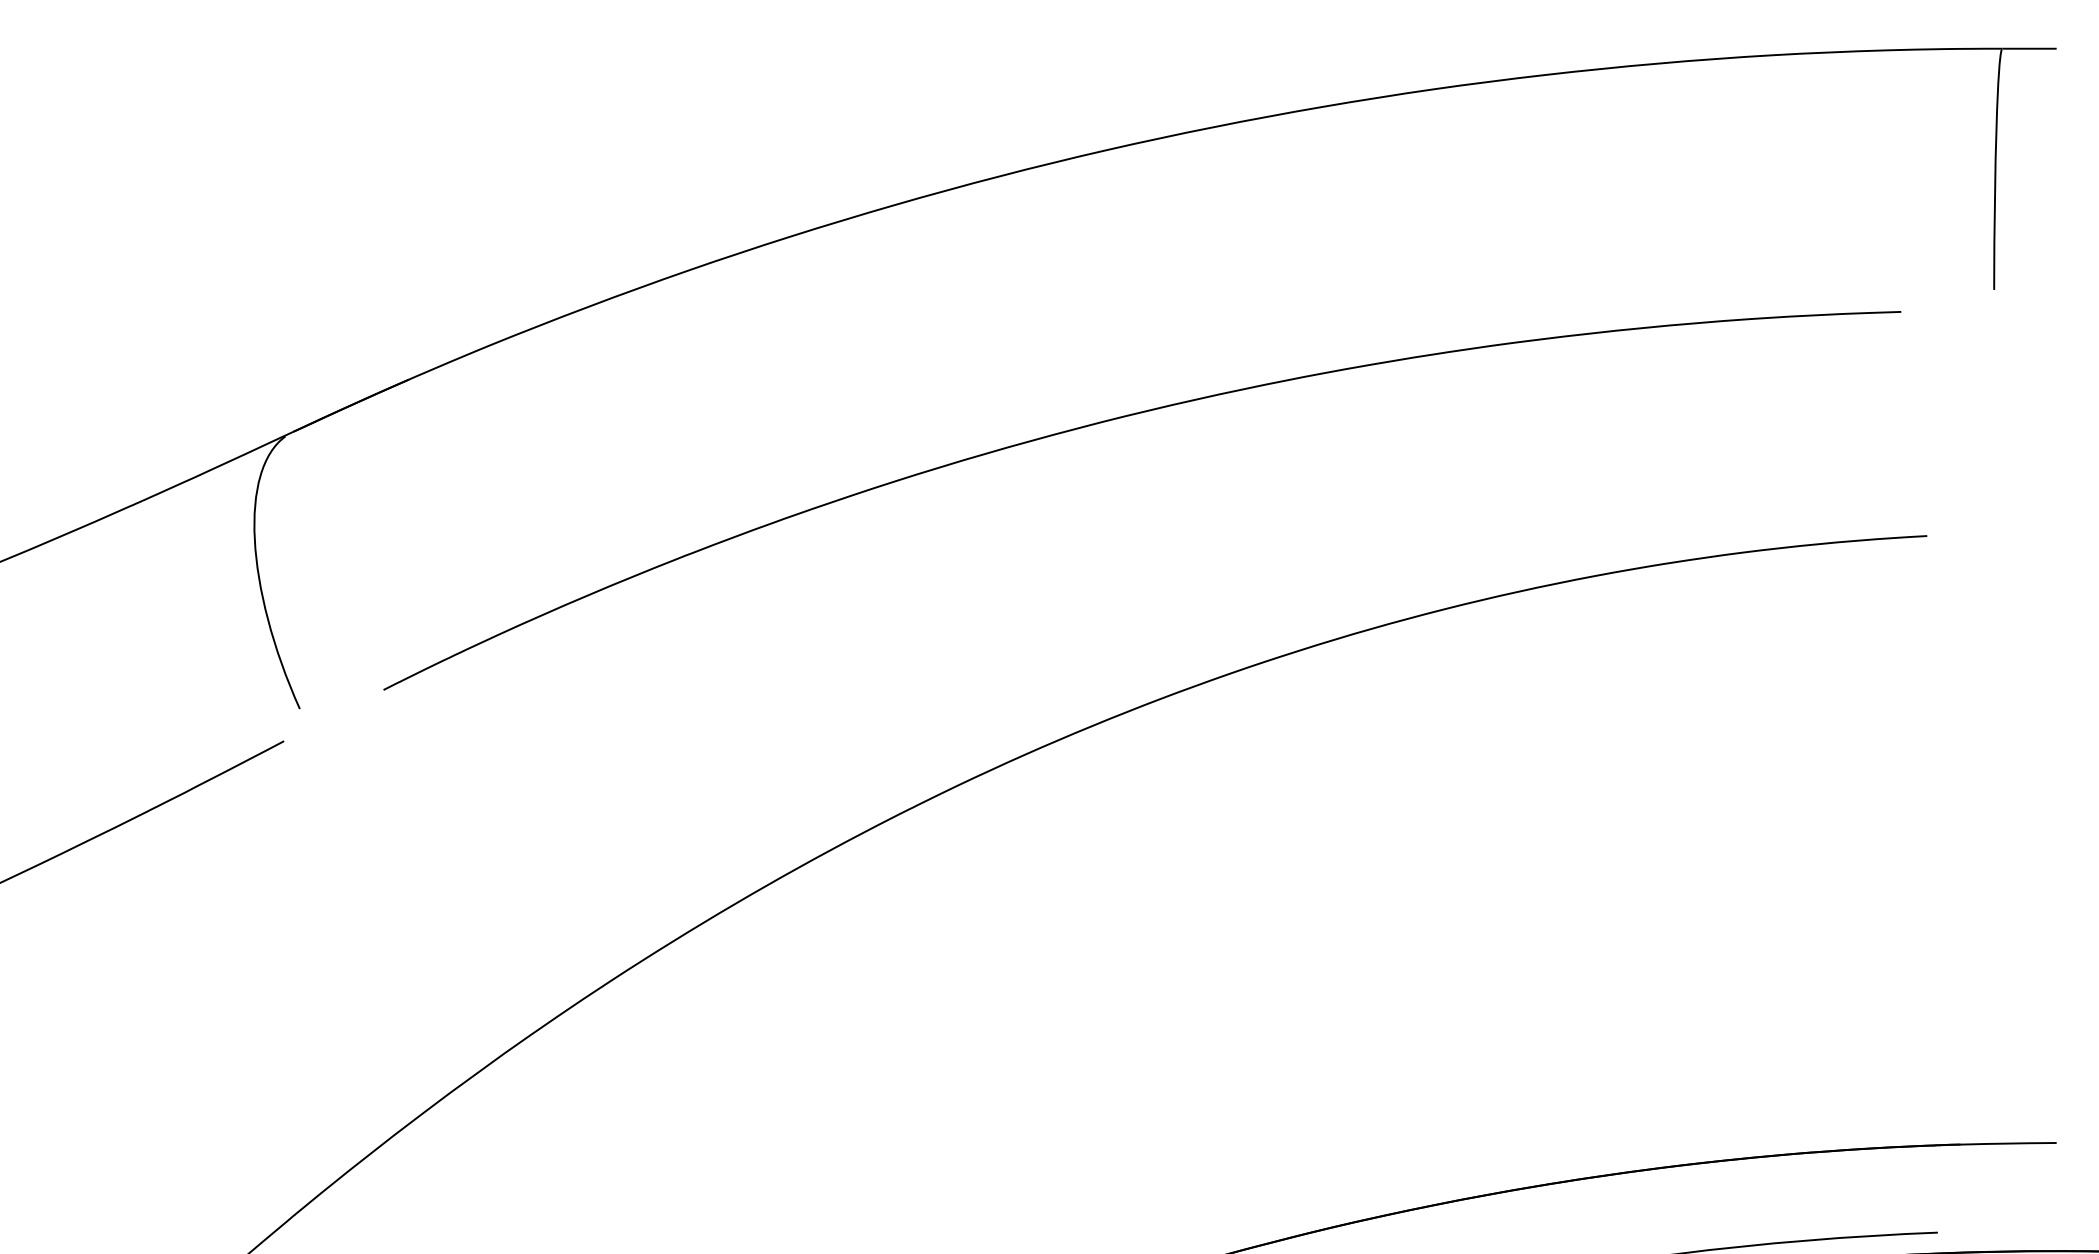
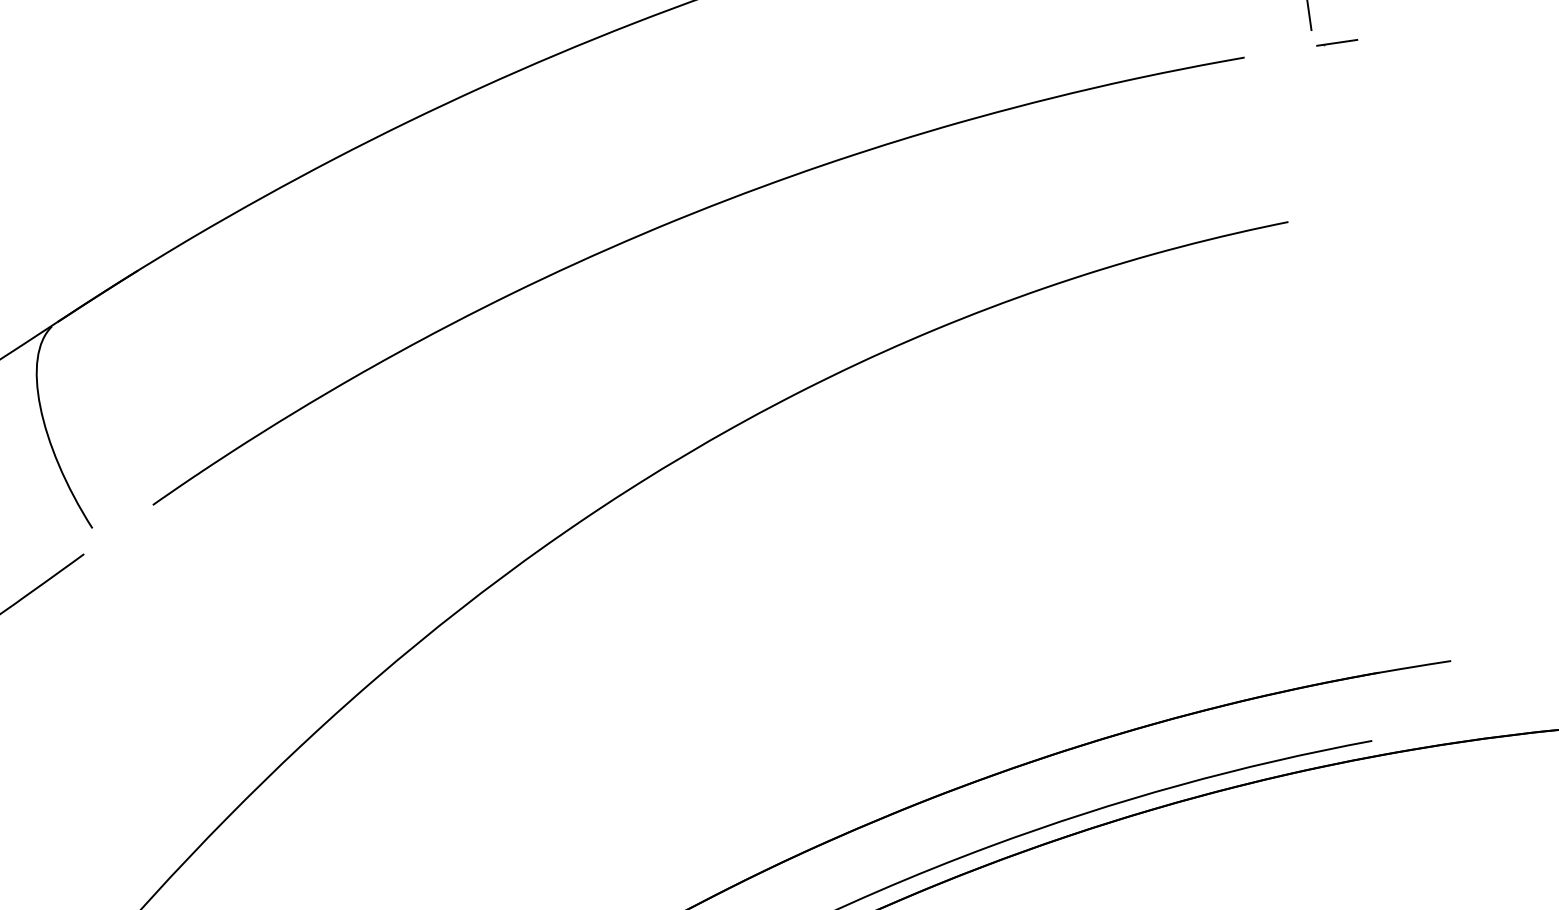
line: (2025, 310) -> (1337, 42), added

